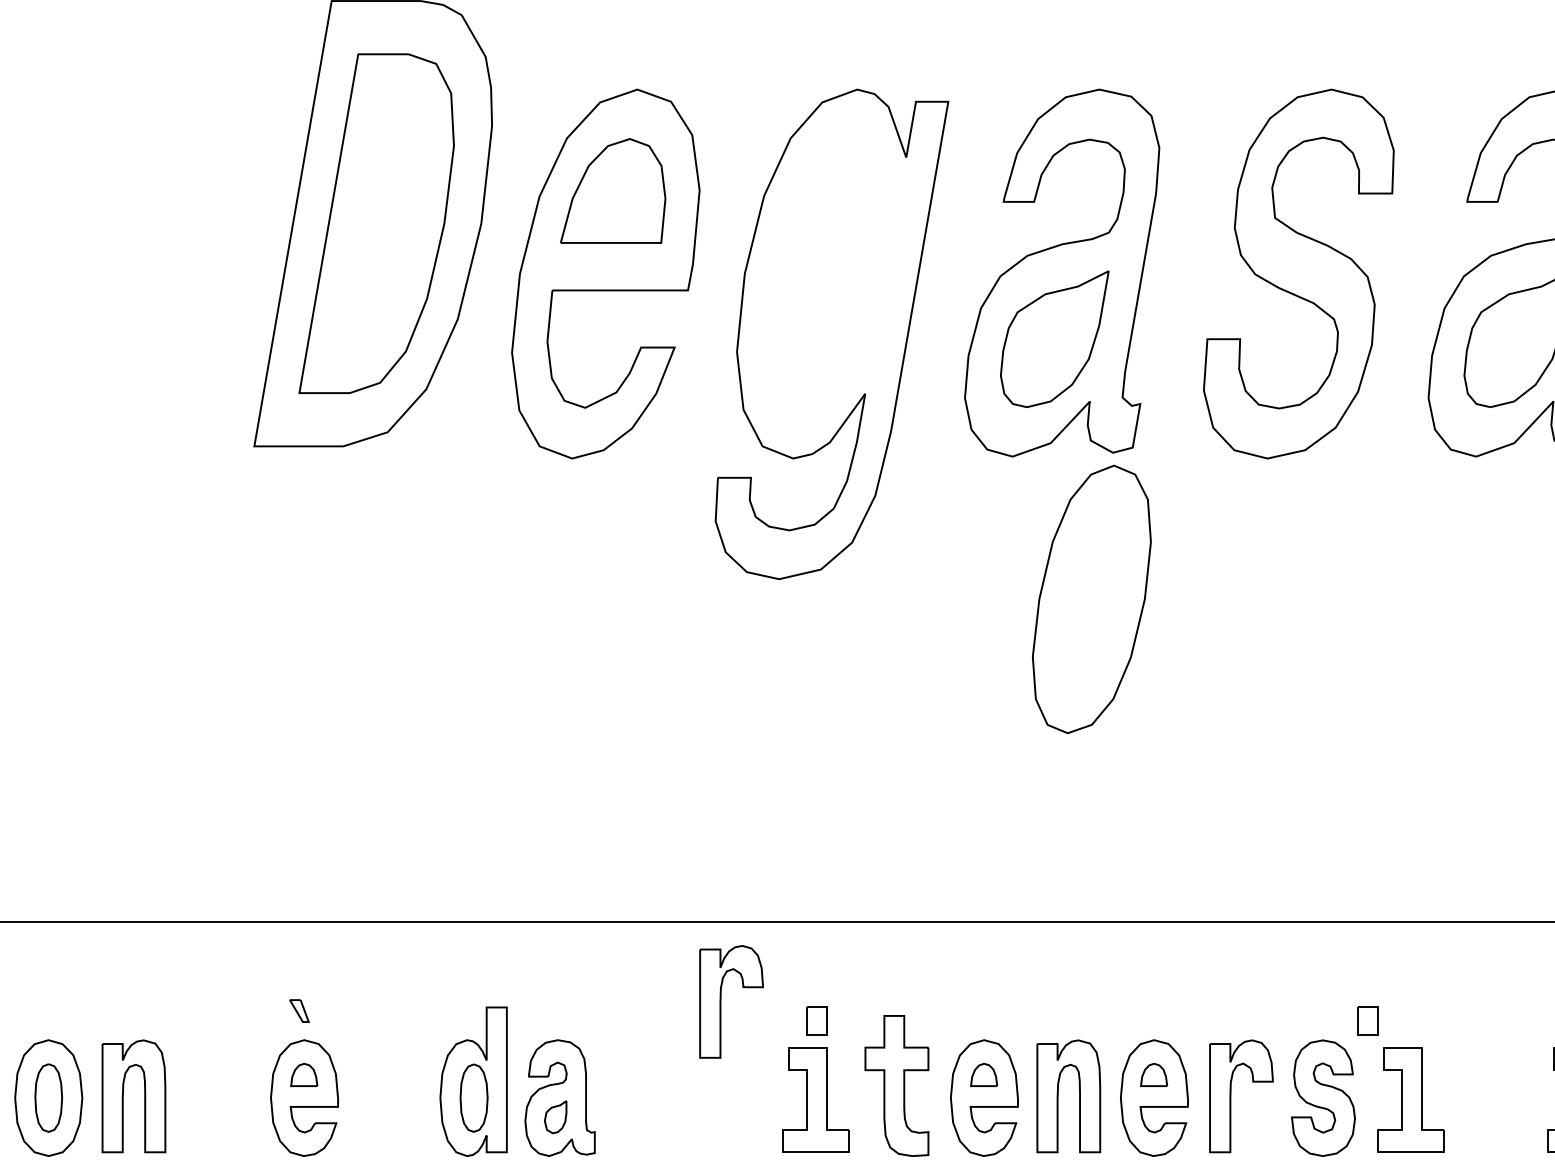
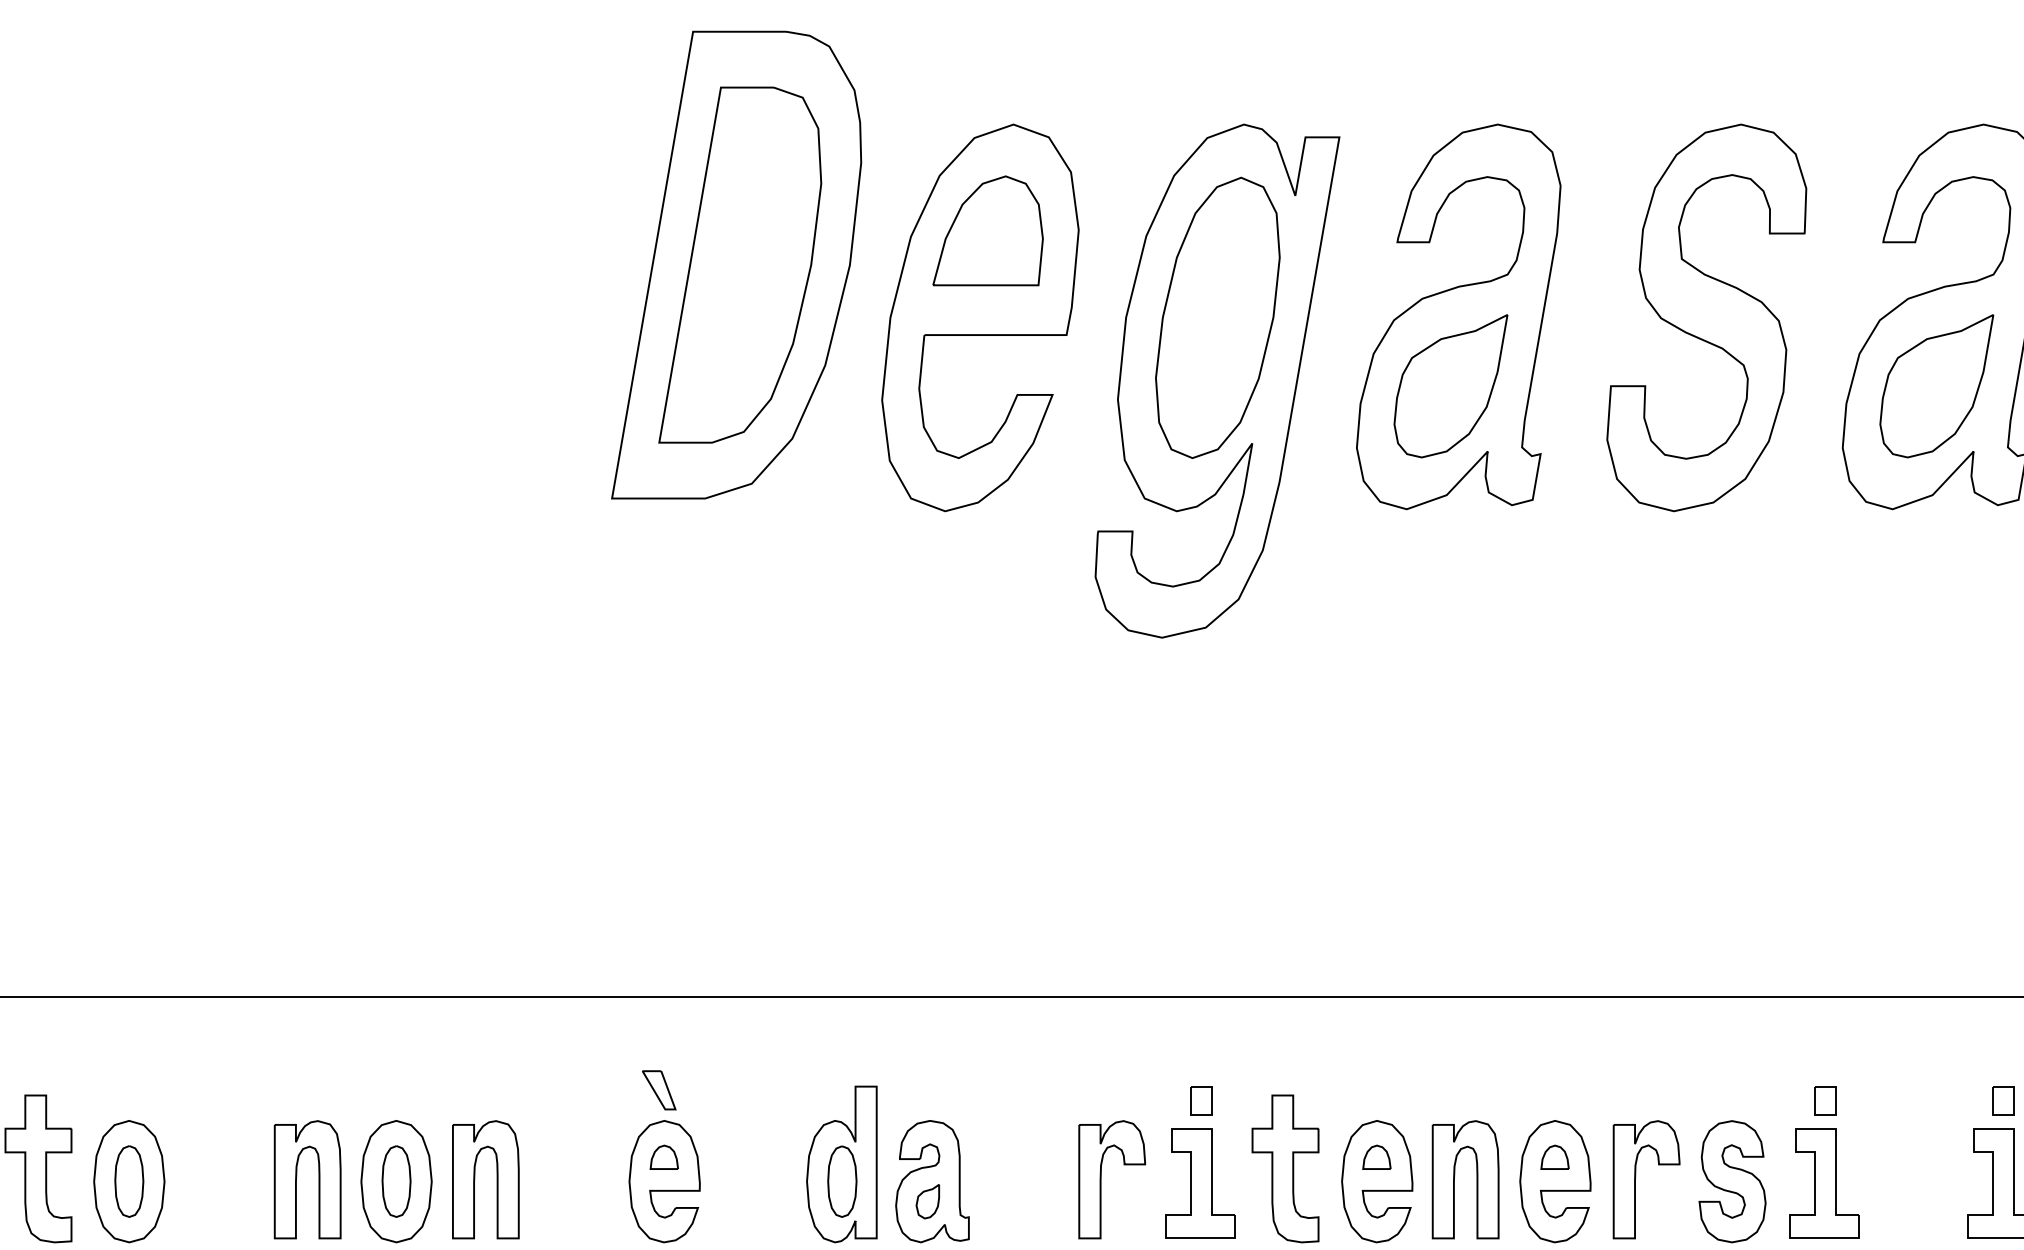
part: (1091, 599) -> (1217, 317), moved
part: (721, 1001) -> (1101, 1179), moved
part: (299, 1011) -> (659, 1090), size x1.67
part: (1368, 1020) -> (1825, 1100), moved

